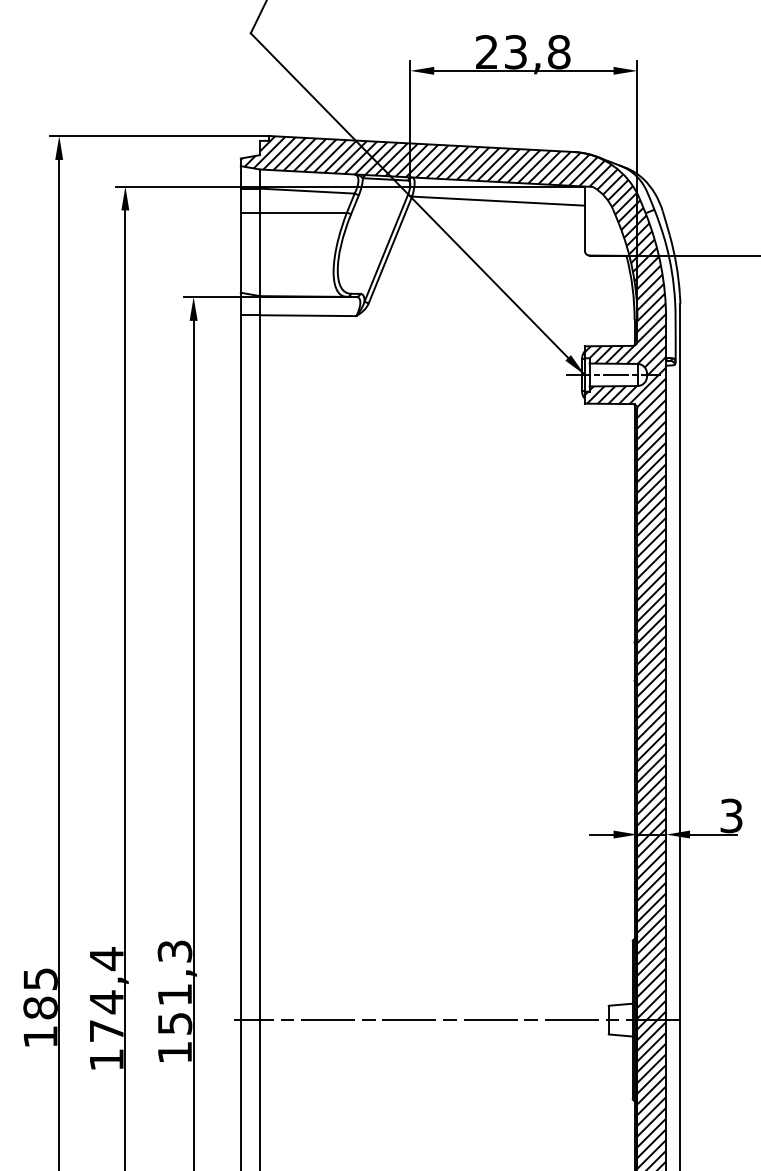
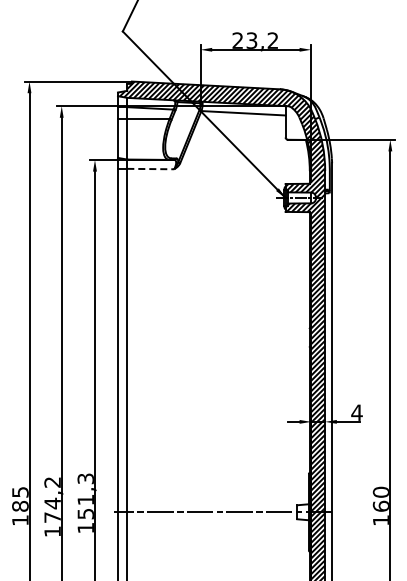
text: (557, 51) -> (272, 40), 23,8 -> 23,2
line: (309, 316) -> (151, 169), solid -> dashed
text: (730, 815) -> (356, 412), 3 -> 4
text: (106, 959) -> (52, 482), 174,4 -> 174,2

